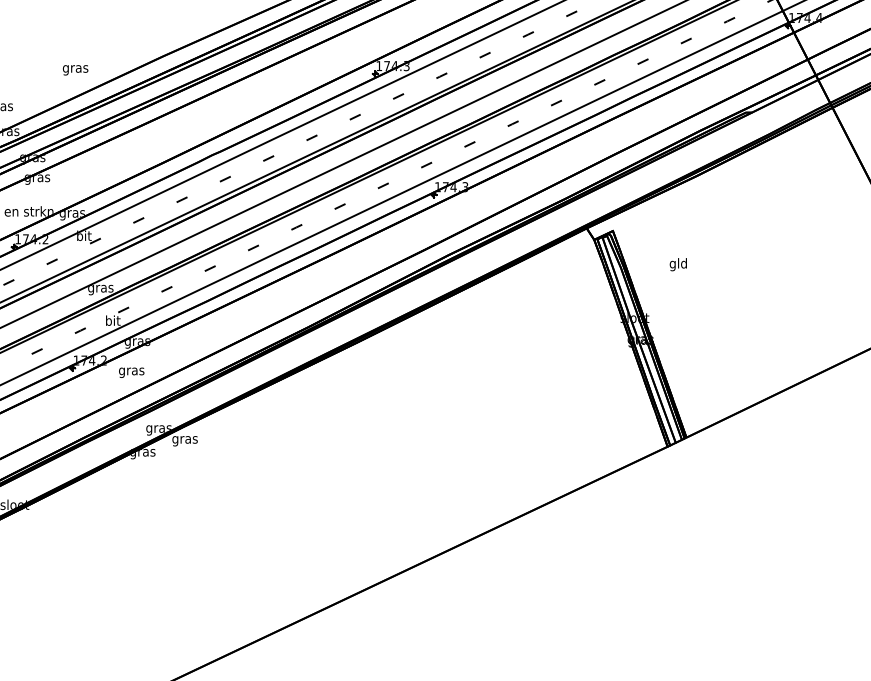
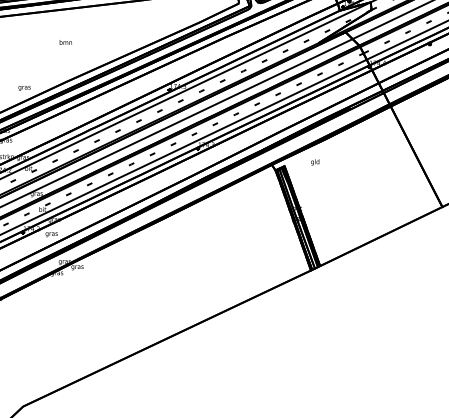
text: (678, 264) -> (315, 162), moved

